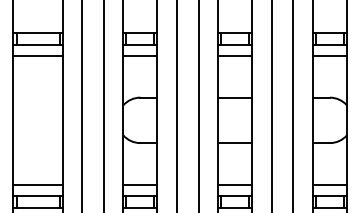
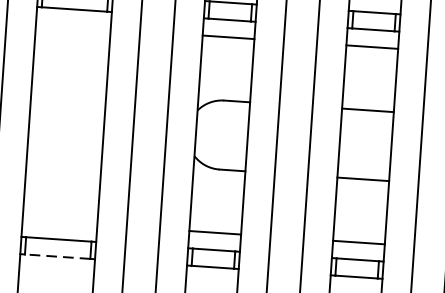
line: (37, 55) -> (72, 25), removed
line: (37, 184) -> (59, 221), removed
line: (38, 207) -> (58, 256), solid -> dashed

